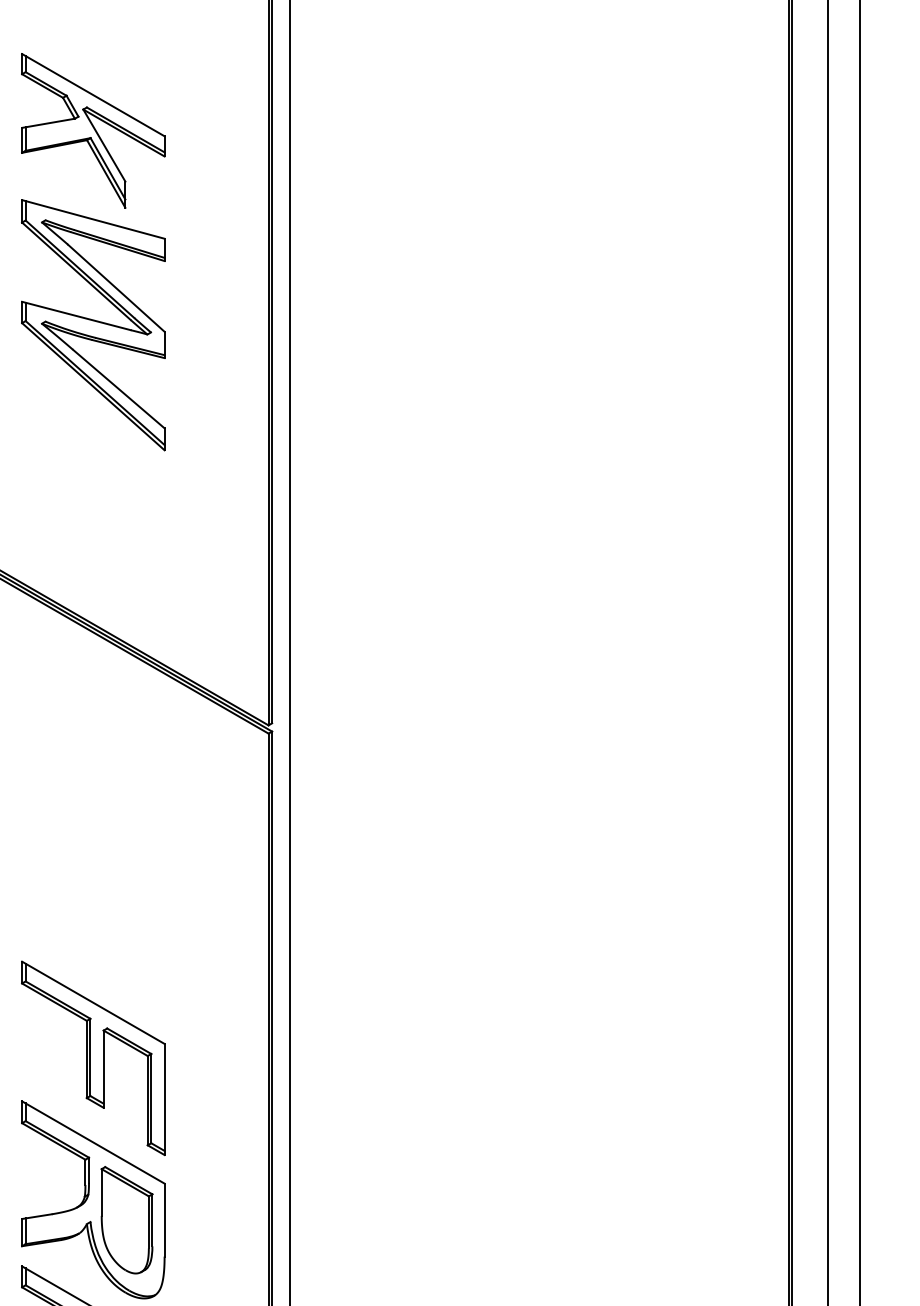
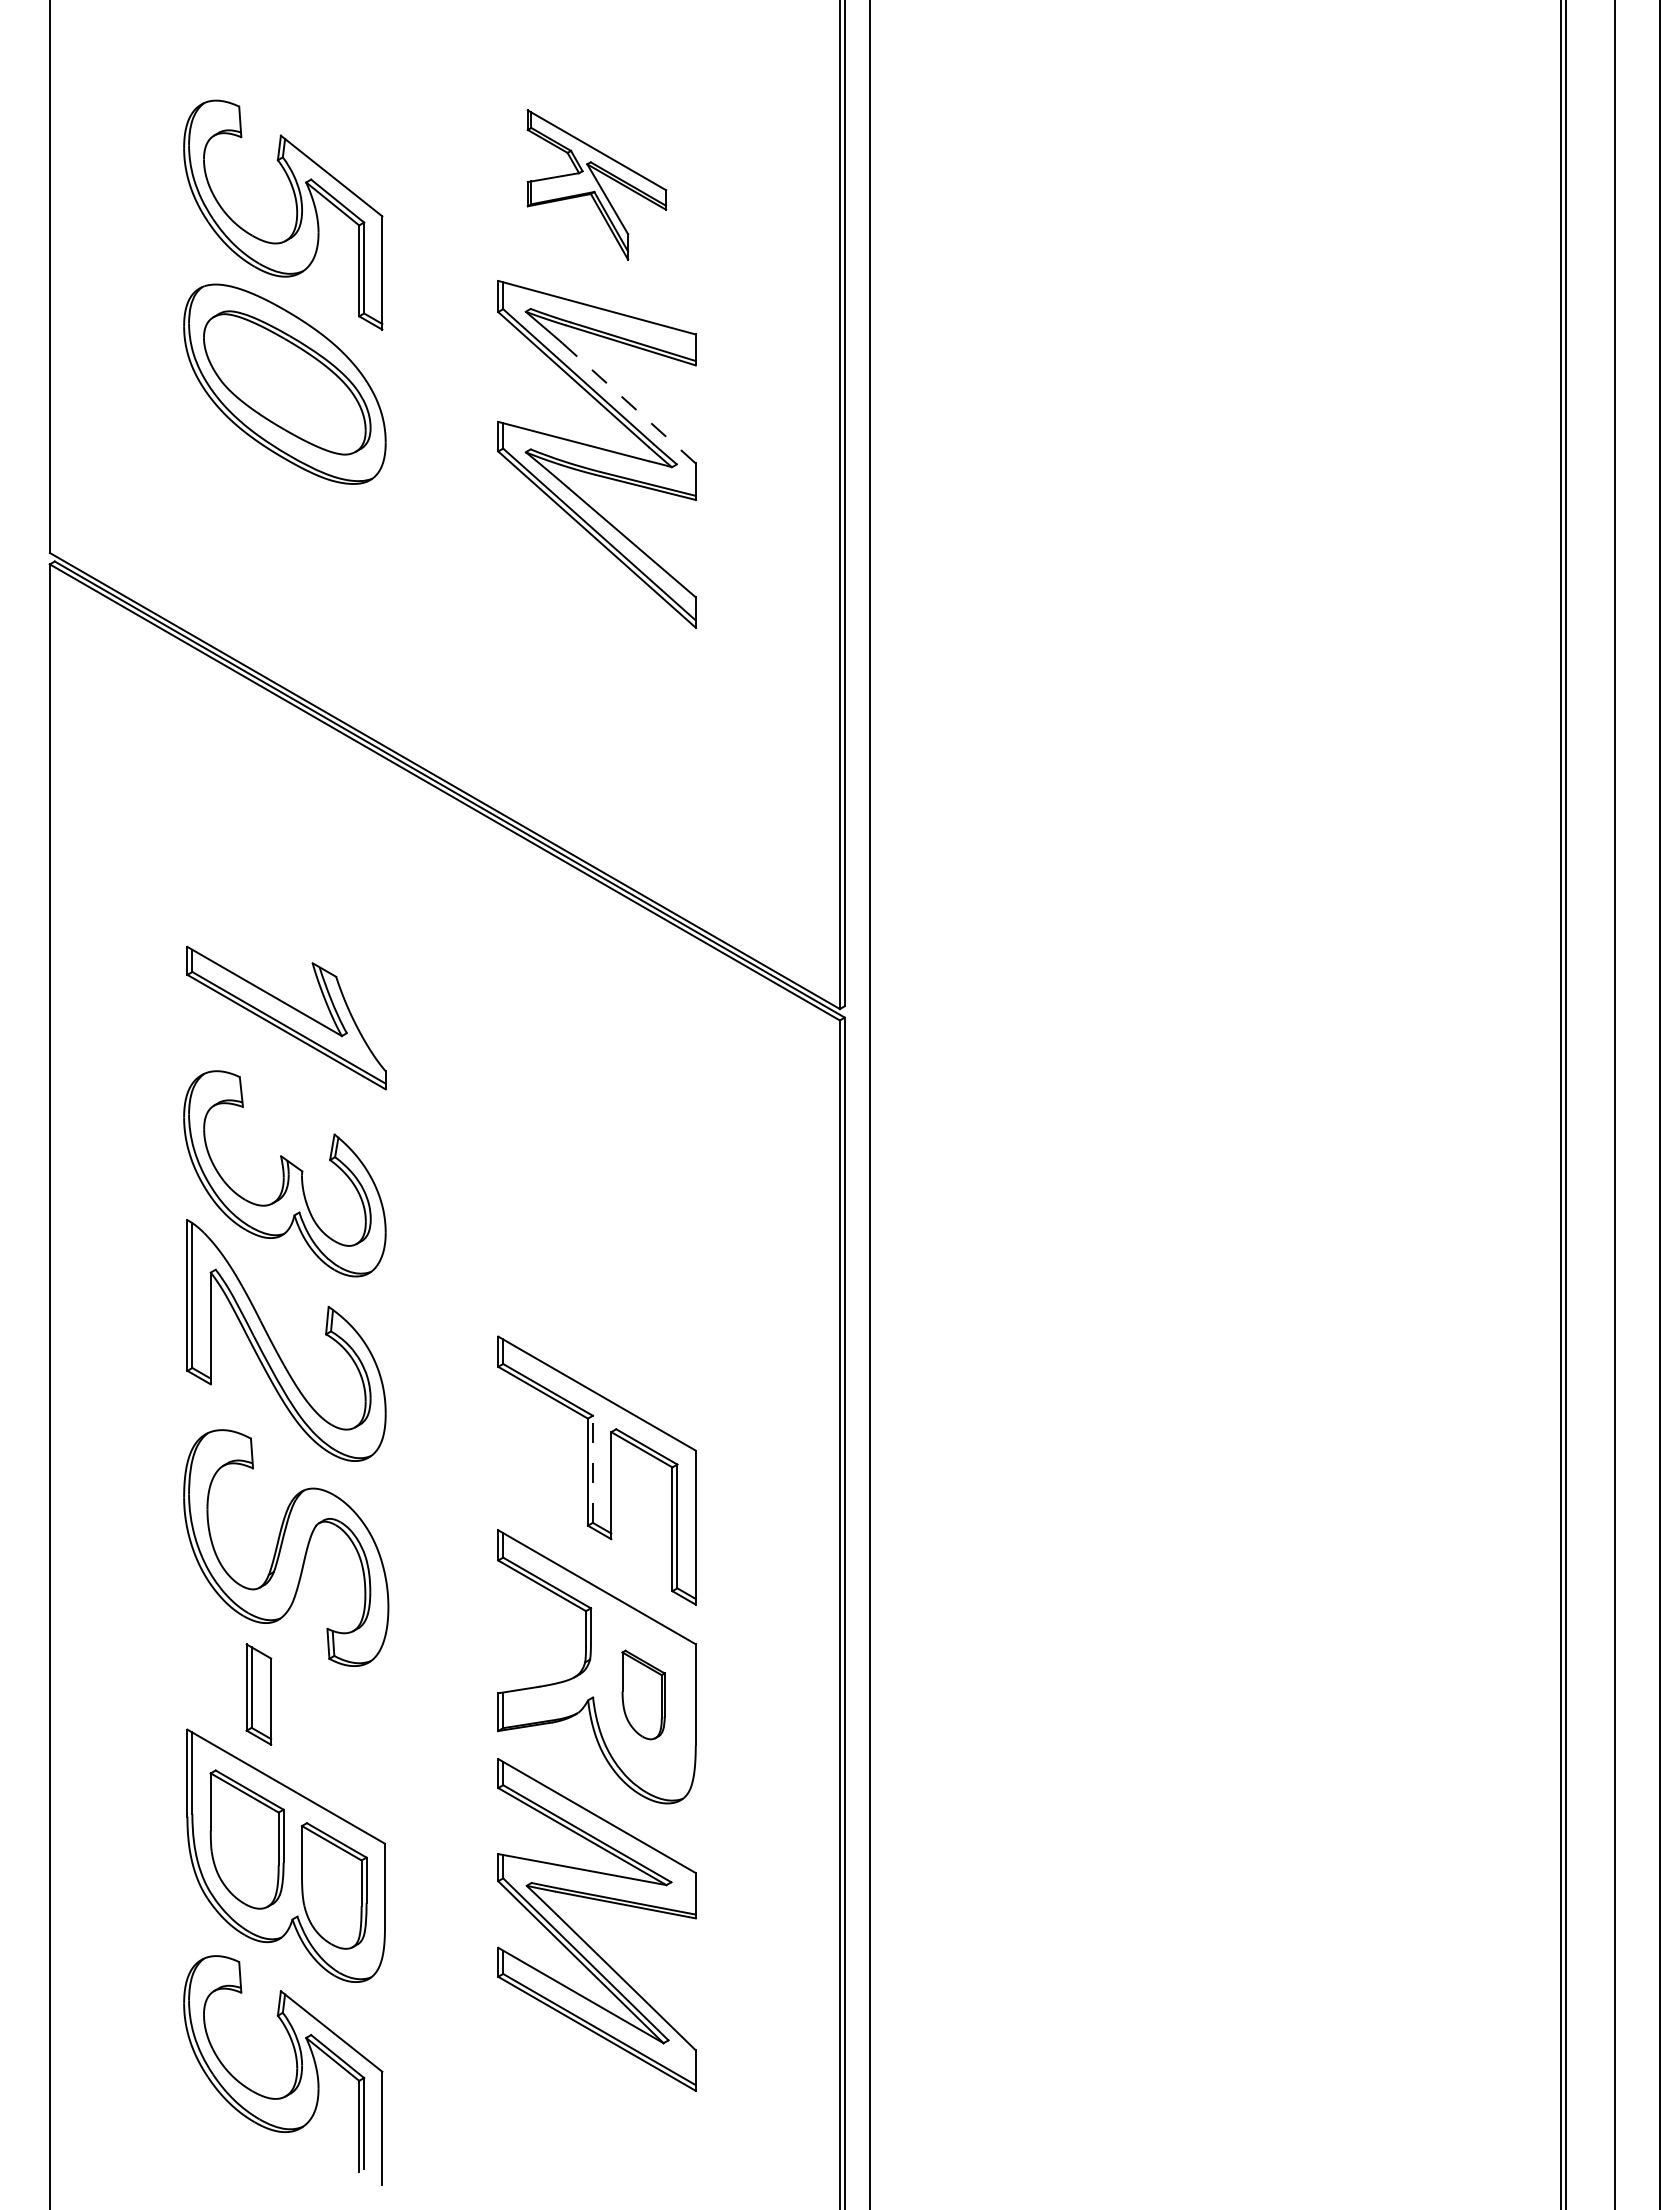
part: (92, 130) -> (596, 184), size x0.7
line: (116, 288) -> (629, 403), solid -> dashed
line: (90, 1057) -> (592, 1469), solid -> dashed
part: (126, 1219) -> (643, 1694), size x0.6

